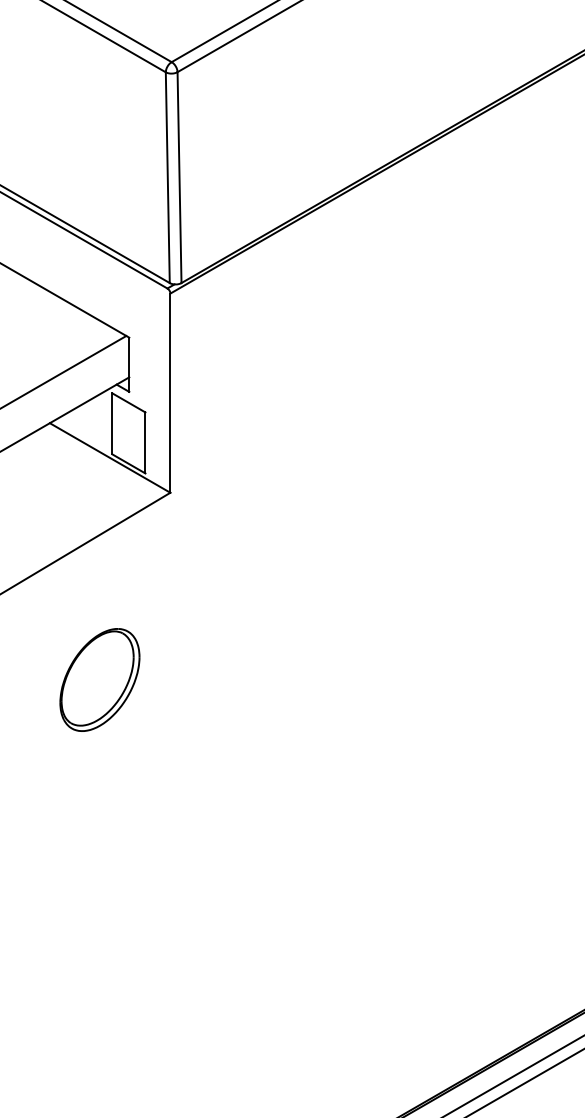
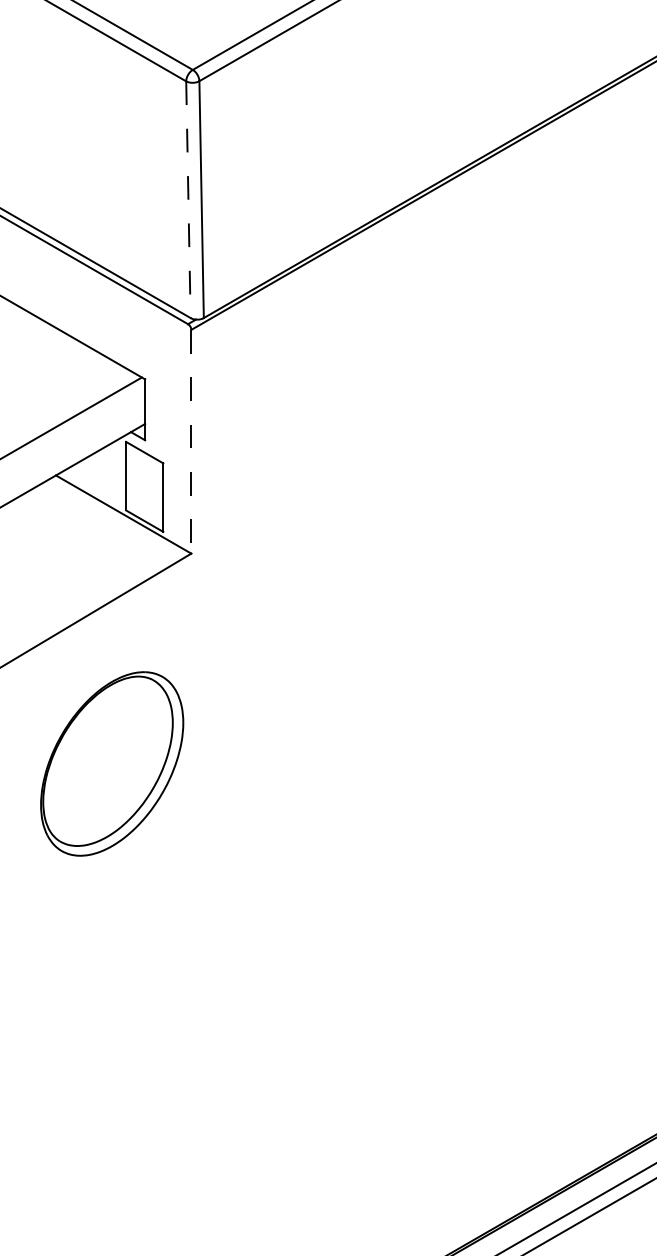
line: (167, 178) -> (188, 200), solid -> dashed
line: (170, 393) -> (191, 442), solid -> dashed
part: (99, 679) -> (111, 763), size x1.6

